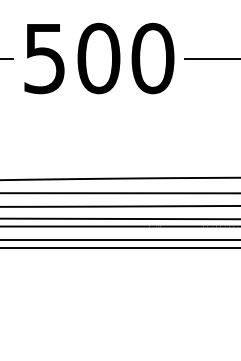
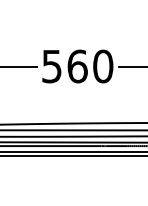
text: (98, 58) -> (77, 66), 500 -> 560

